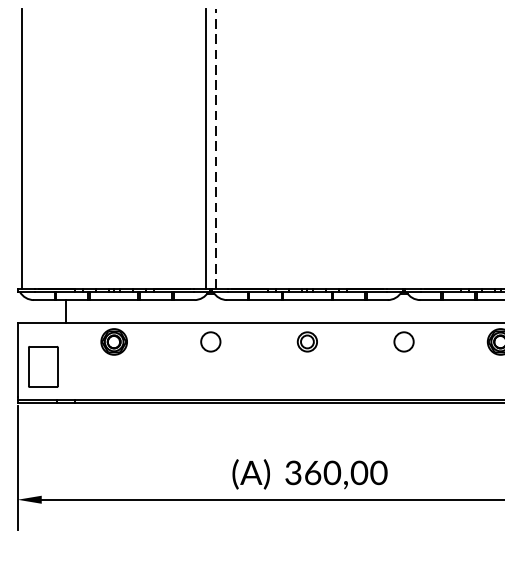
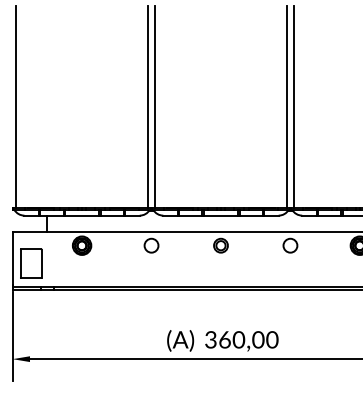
line: (216, 148) -> (155, 106), dashed -> solid
line: (398, 148) -> (286, 106), added
line: (408, 148) -> (293, 106), added

